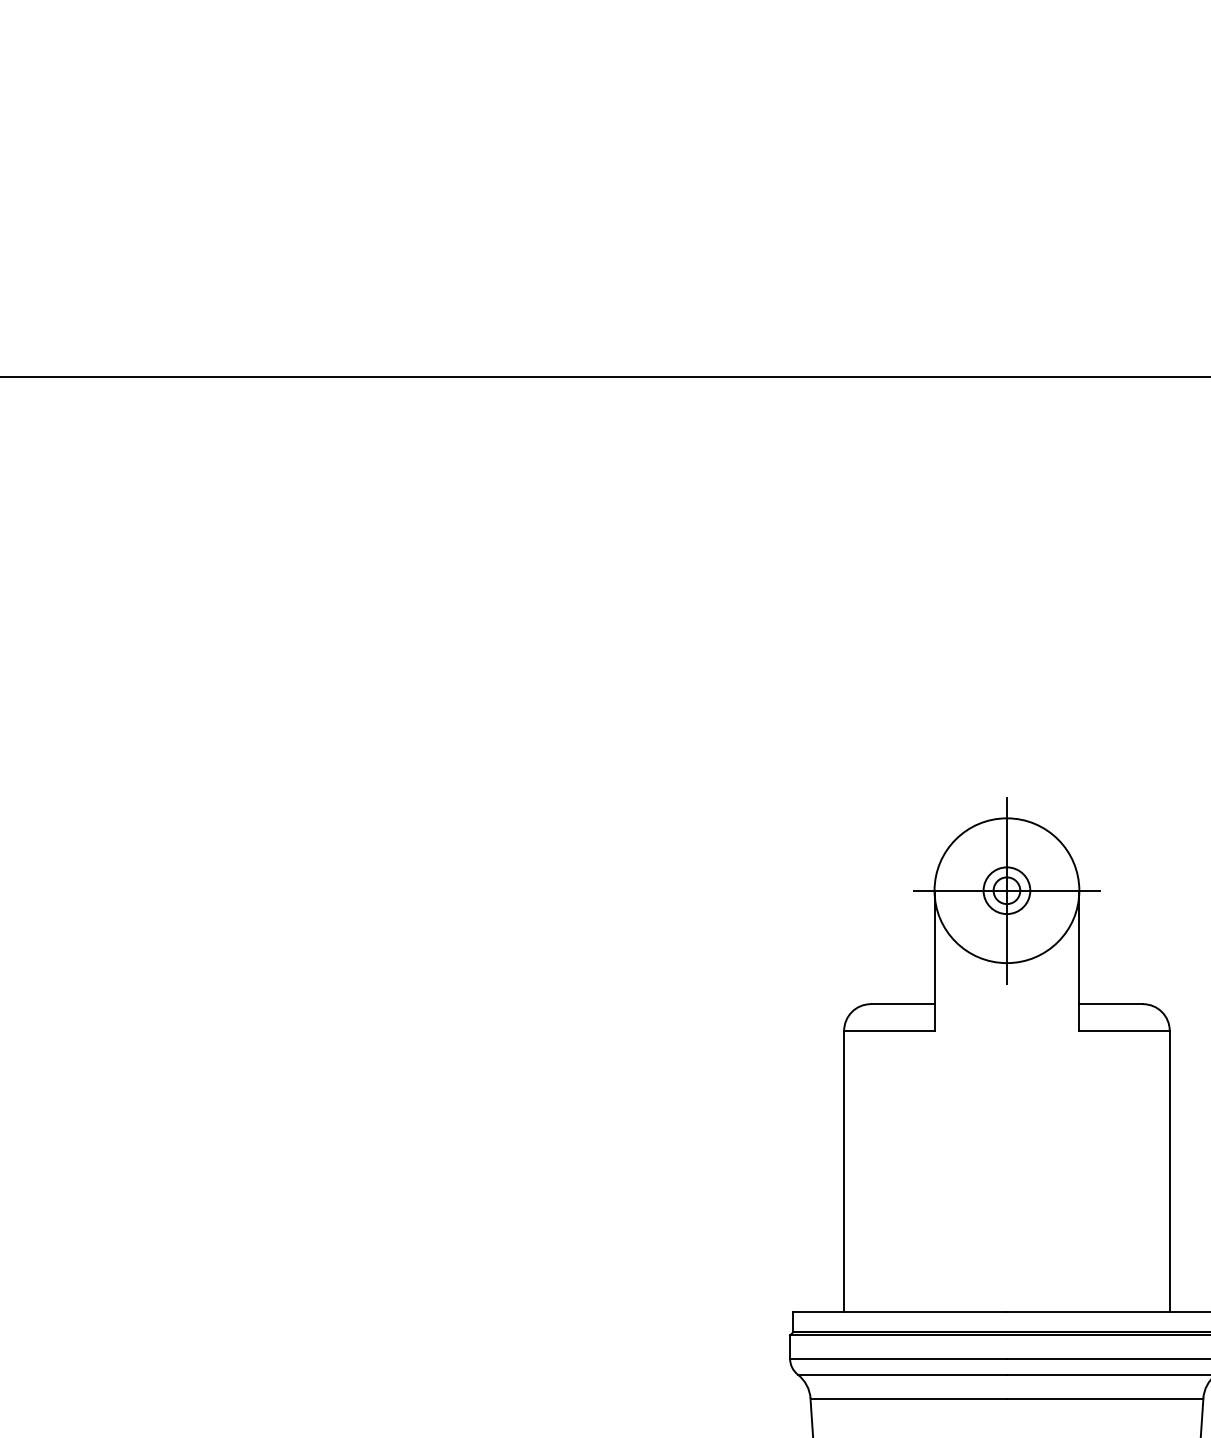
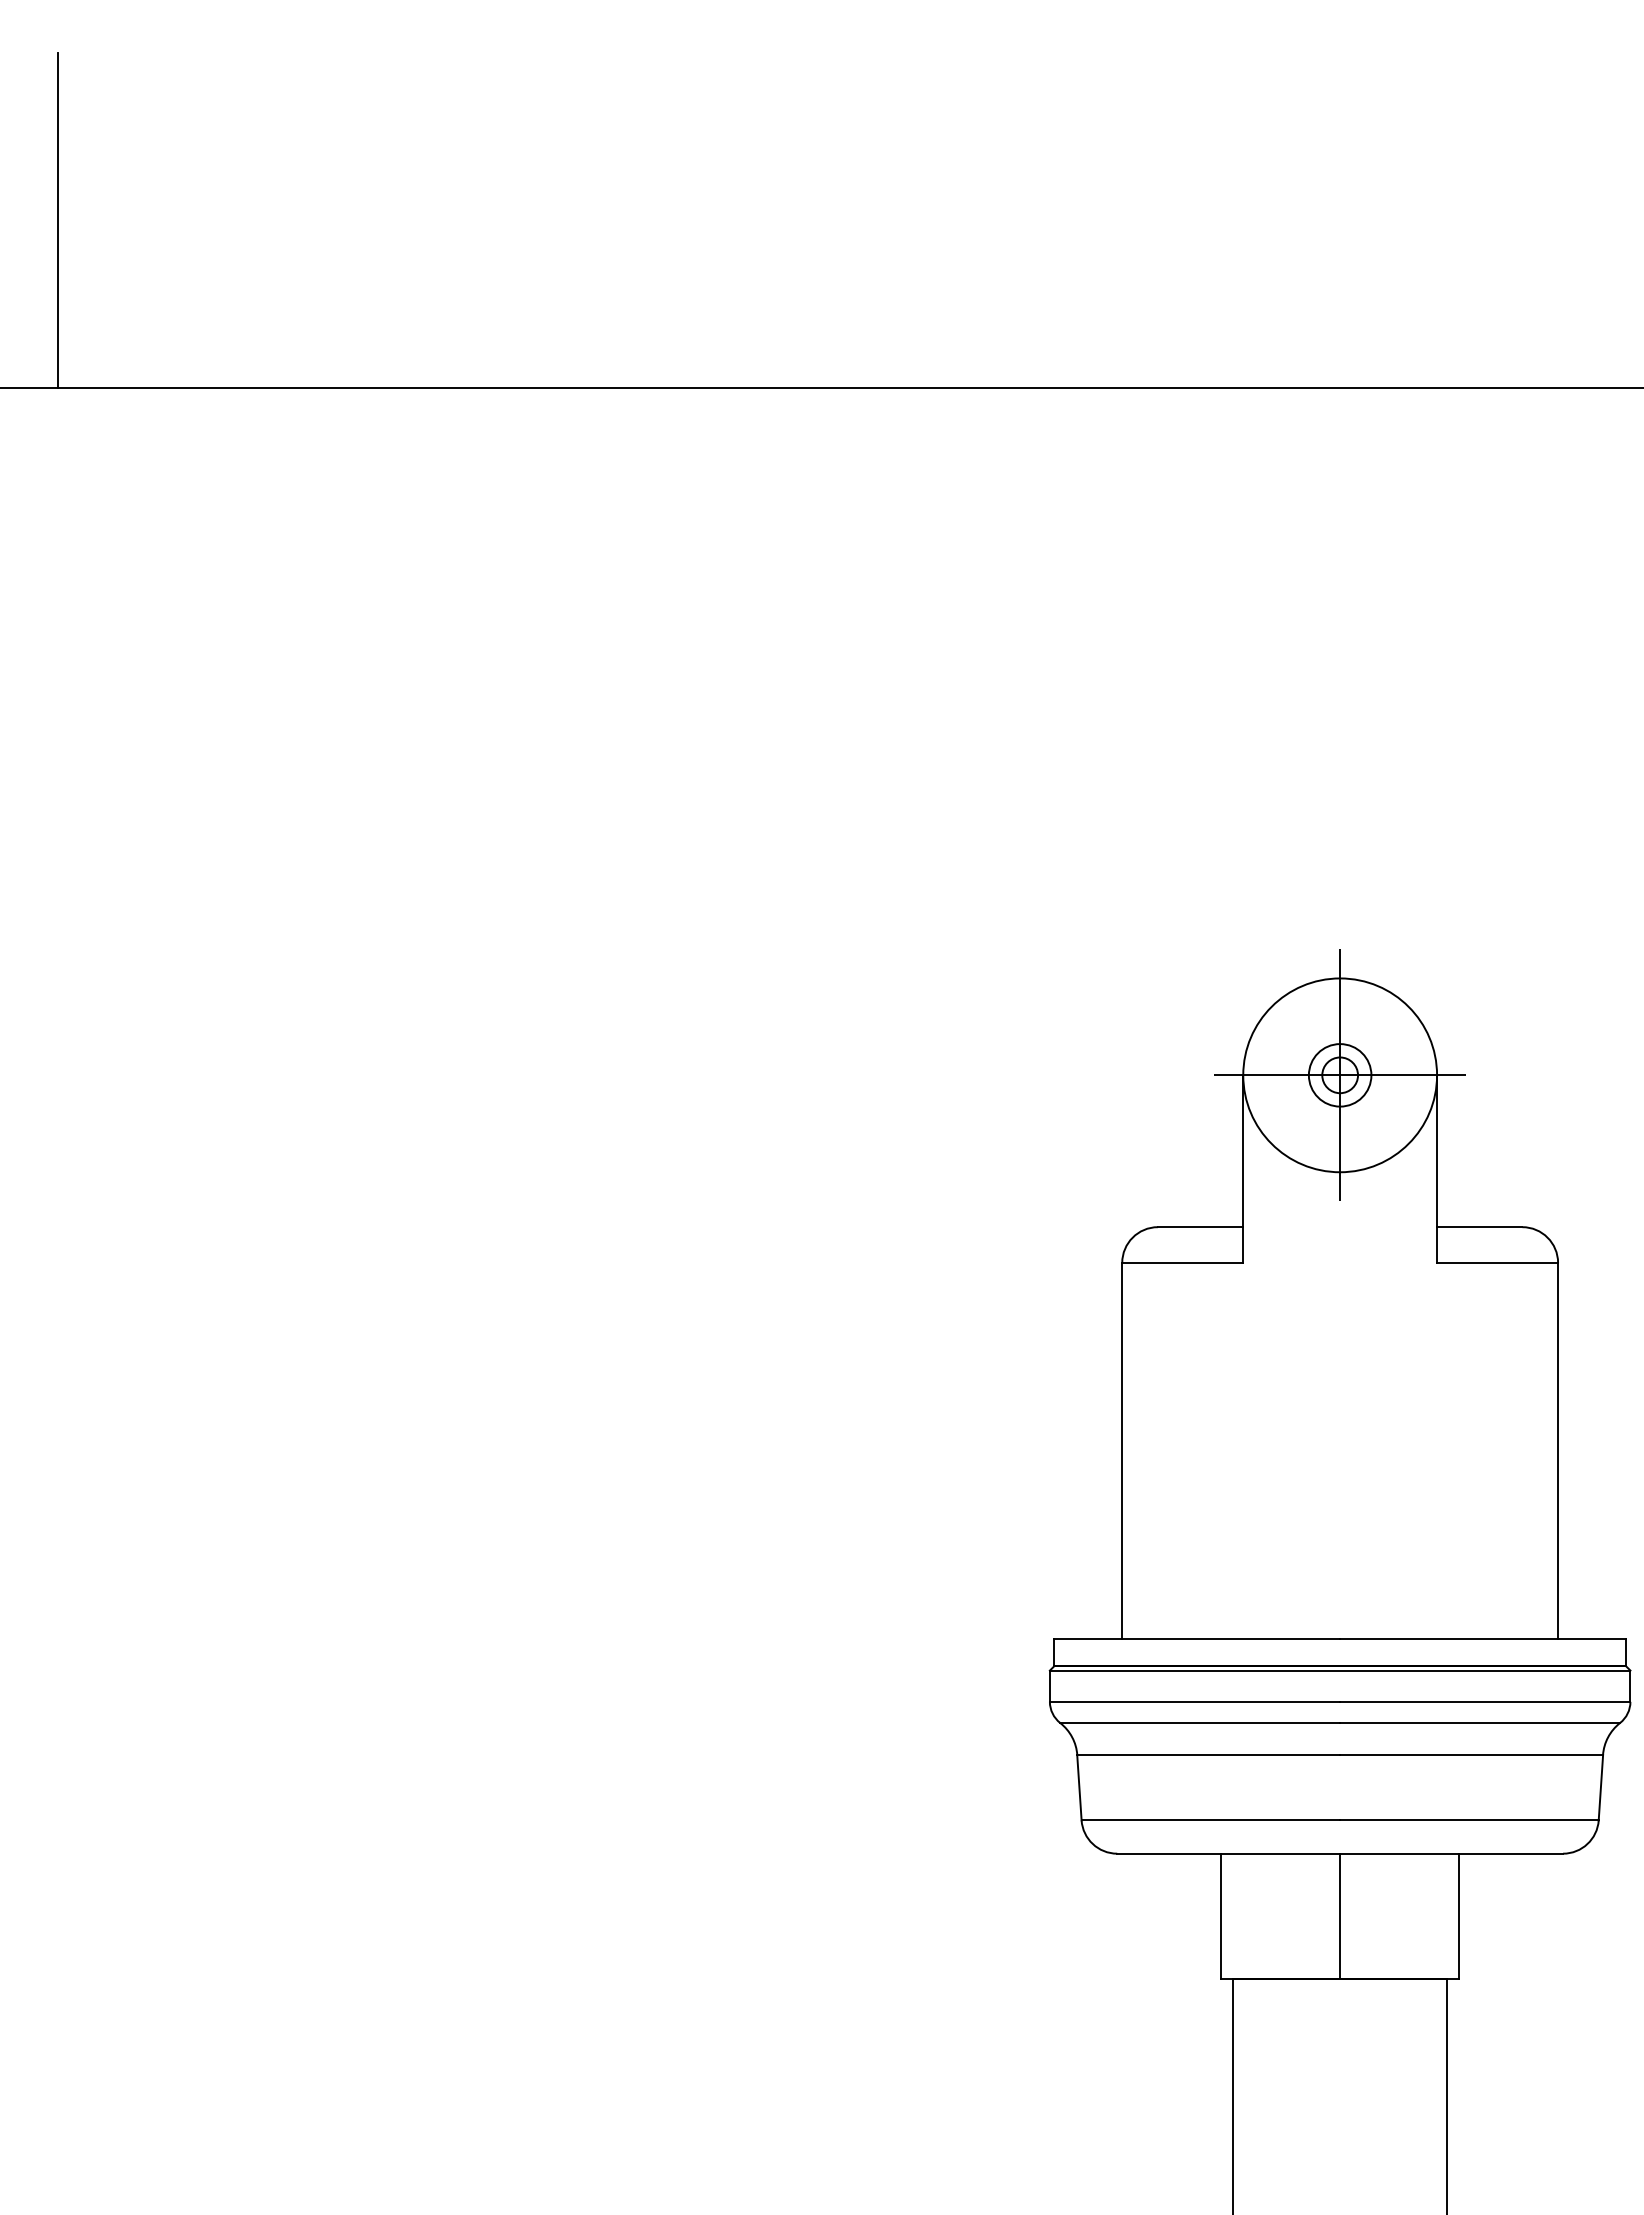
line: (49, 252) -> (58, 220), added

